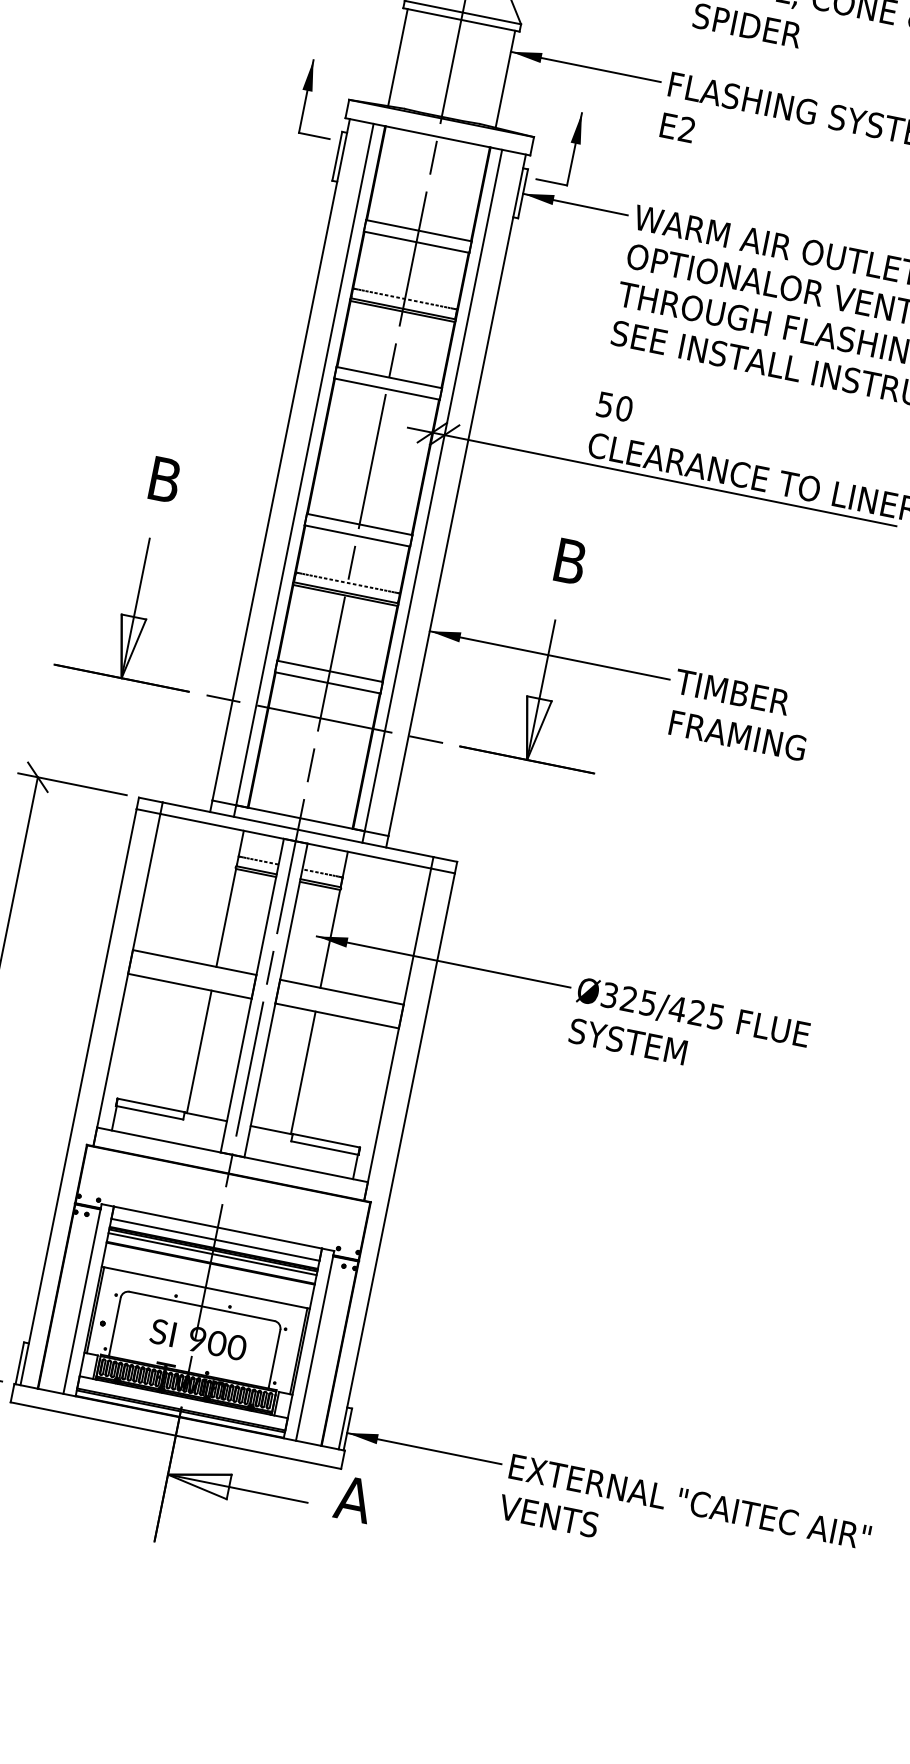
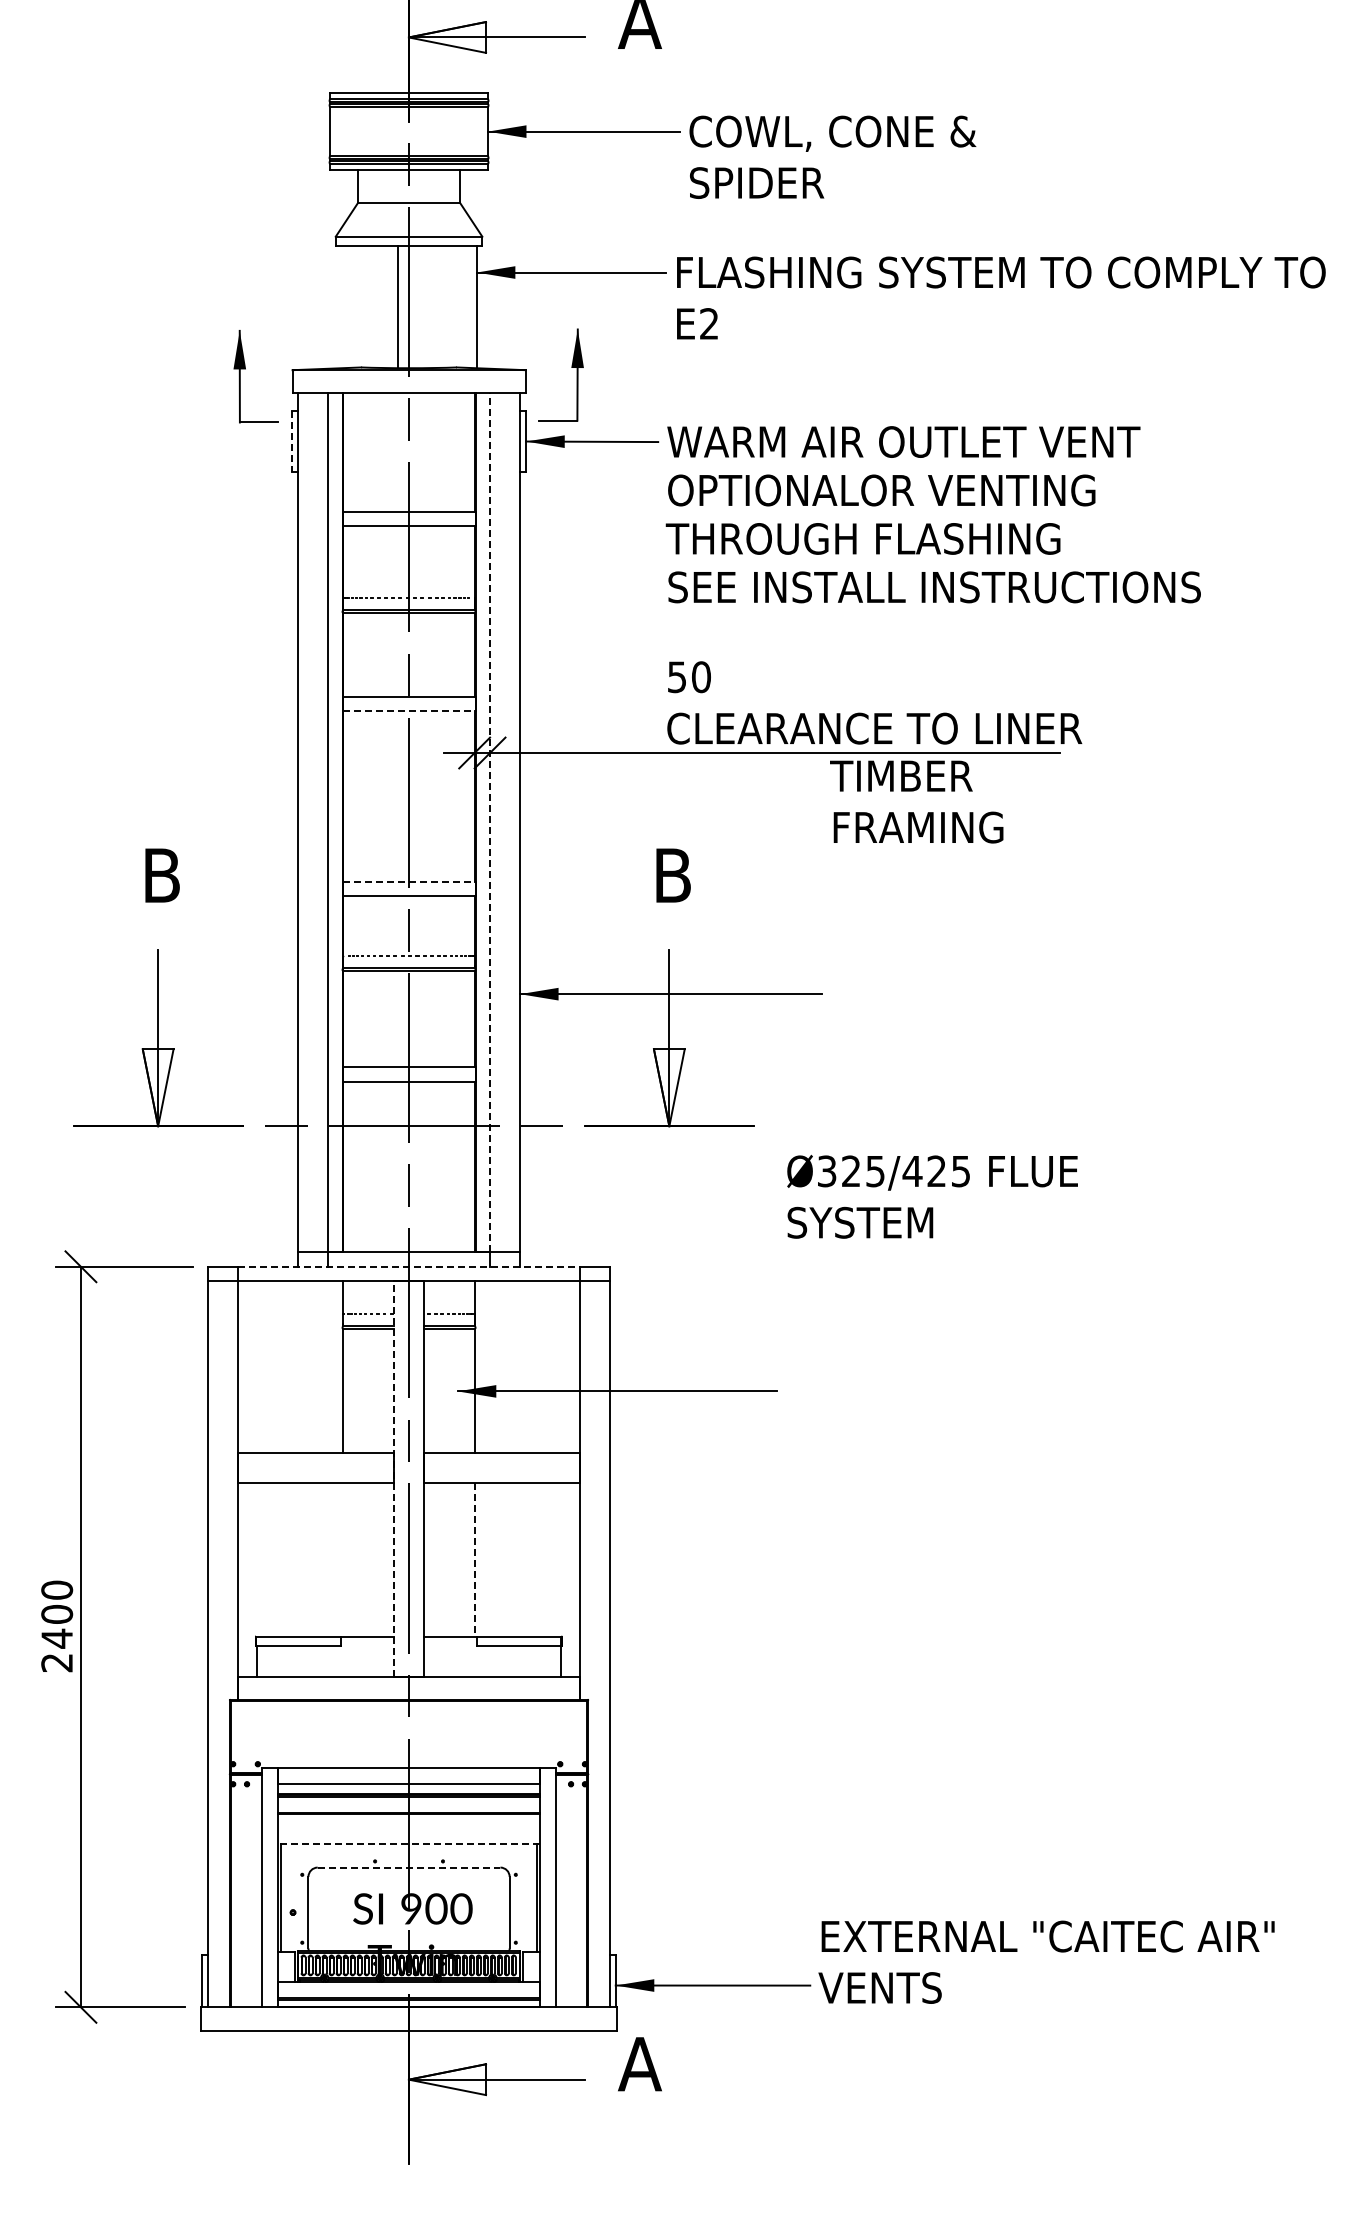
line: (398, 57) -> (398, 306), moved
line: (336, 156) -> (291, 441), solid -> dashed
line: (387, 389) -> (409, 711), solid -> dashed
line: (433, 490) -> (490, 822), solid -> dashed
line: (360, 524) -> (409, 881), solid -> dashed
text: (740, 714) -> (916, 801), moved
line: (297, 829) -> (408, 1266), solid -> dashed
line: (252, 995) -> (394, 1478), solid -> dashed
text: (689, 1032) -> (932, 1196), moved
line: (199, 1051) -> (343, 1559), removed
line: (303, 1073) -> (474, 1560), solid -> dashed
line: (212, 1253) -> (408, 1801), removed
line: (205, 1288) -> (408, 1844), solid -> dashed
line: (202, 1306) -> (409, 1867), solid -> dashed
text: (684, 1521) -> (1046, 1961), moved

